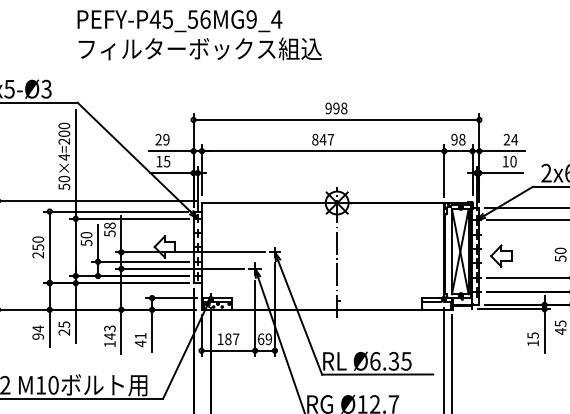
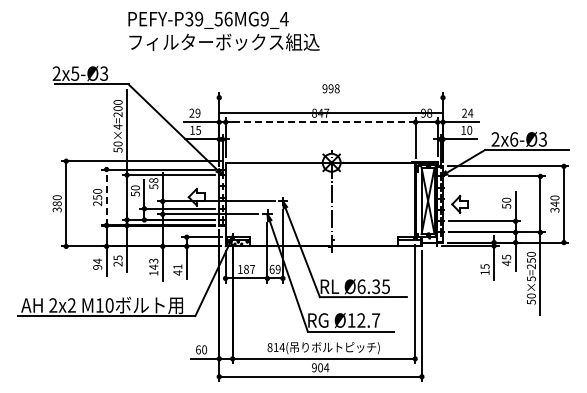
text: (161, 18) -> (194, 18), PEFY-P45_56MG9_4 -> PEFY-P39_56MG9_4
line: (336, 119) -> (331, 112), moved
line: (322, 151) -> (320, 122), solid -> dashed
line: (49, 247) -> (106, 197), solid -> dashed

